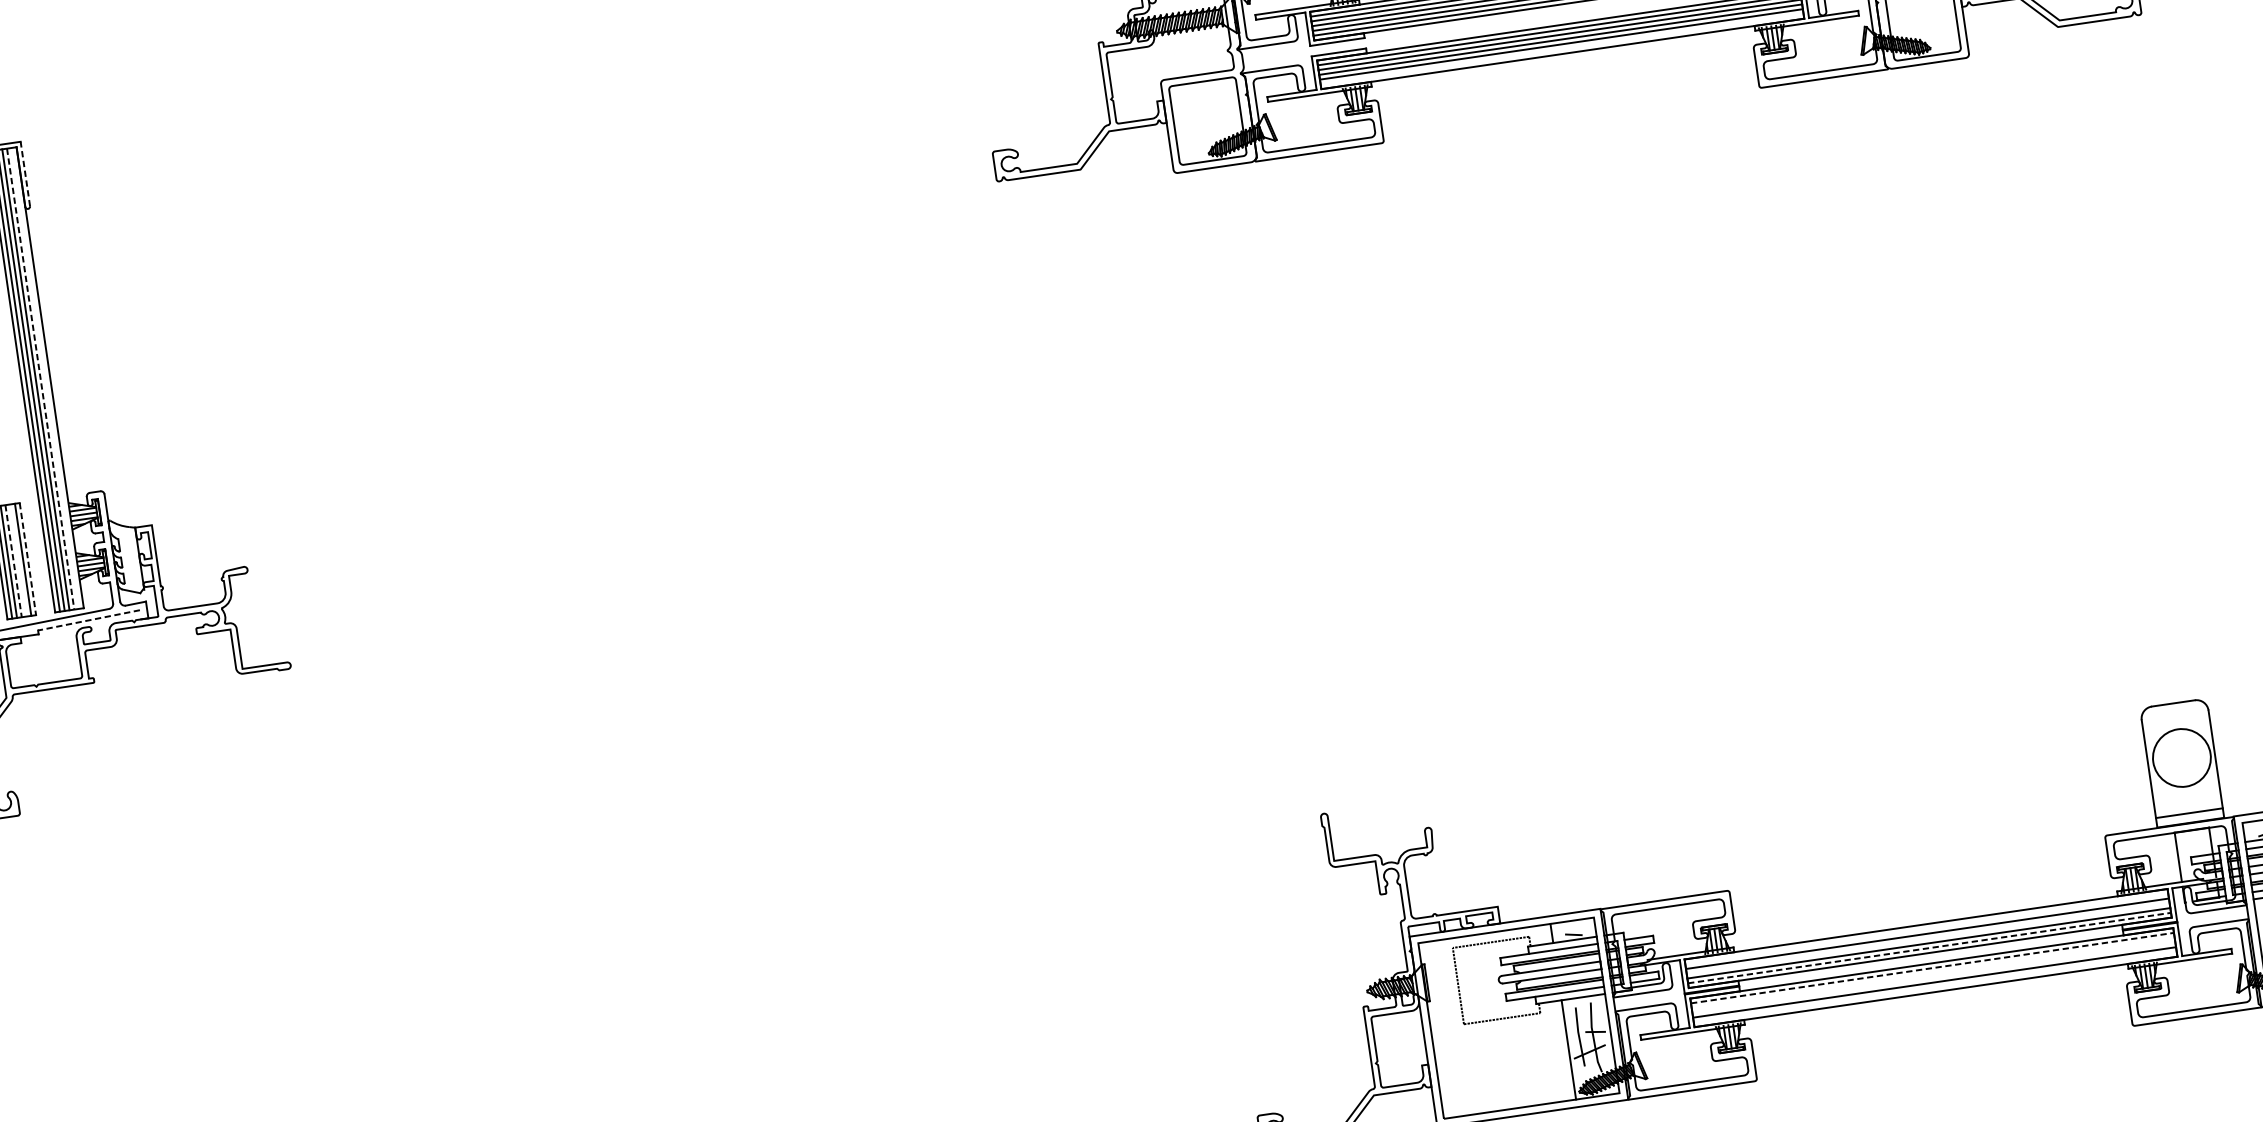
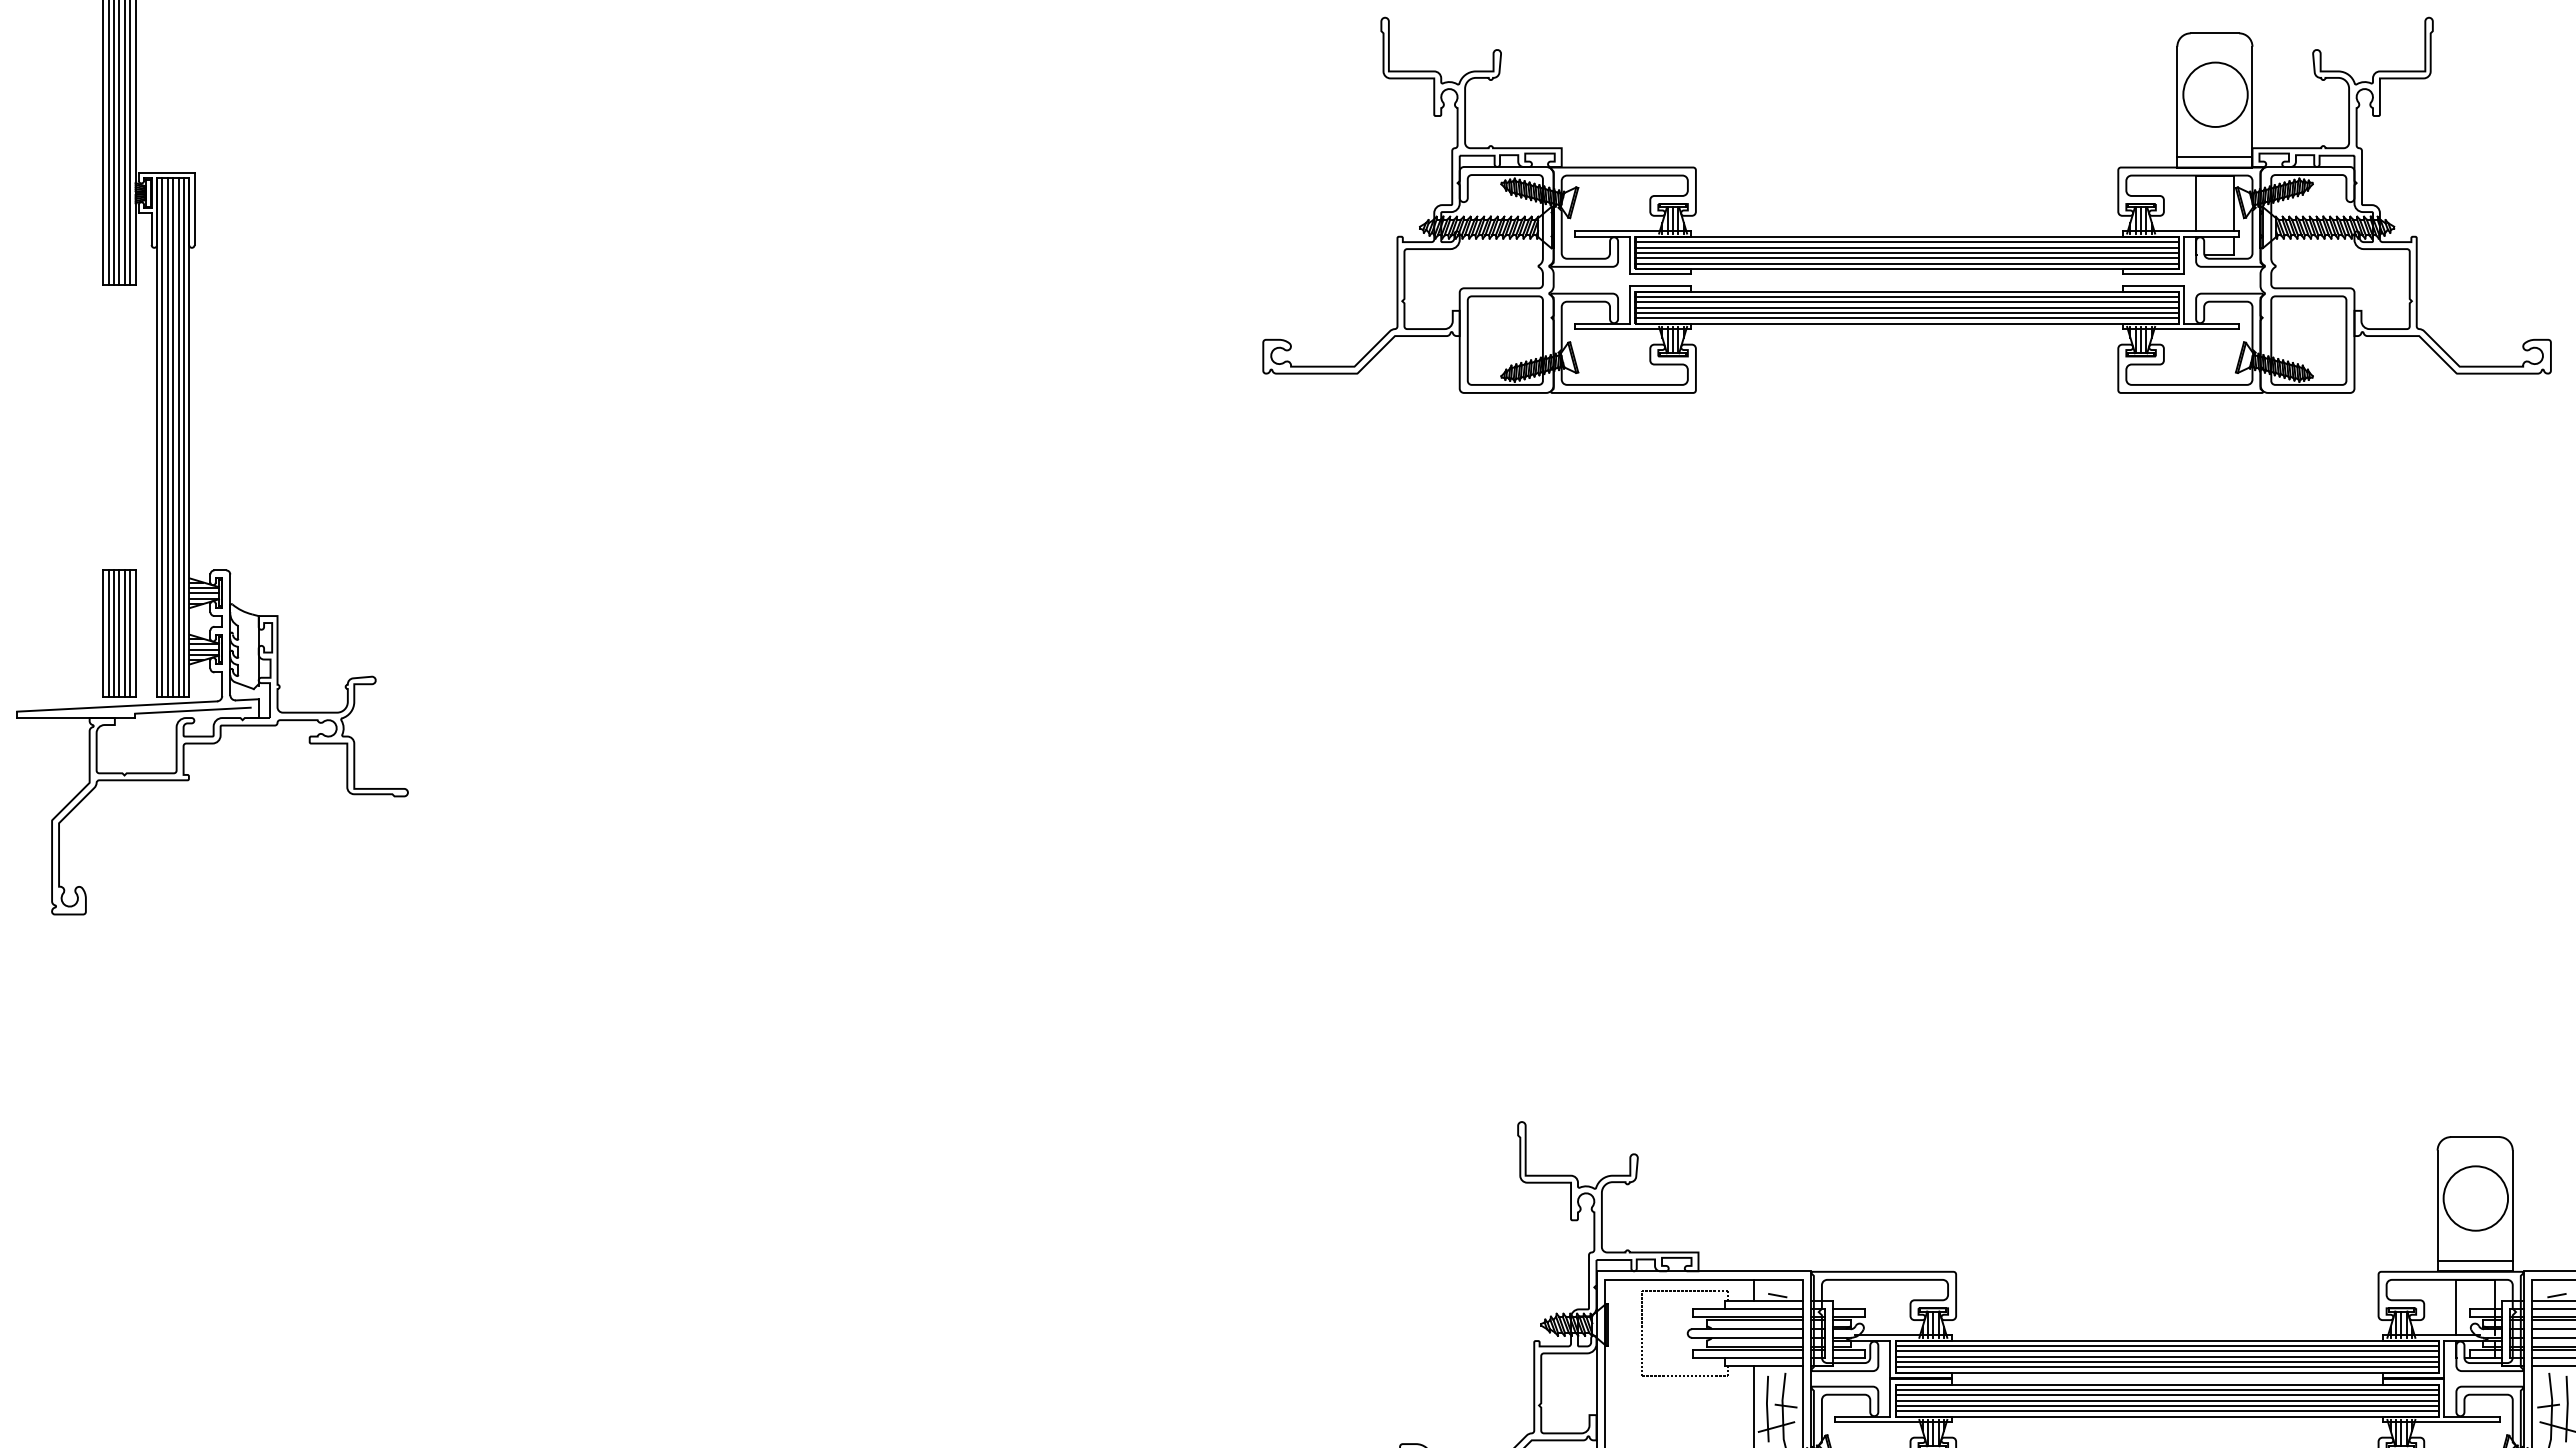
line: (1561, 49) -> (1906, 318), added
line: (25, 173) -> (194, 208), dashed -> solid
line: (45, 378) -> (183, 437), added
line: (40, 379) -> (178, 437), dashed -> solid
line: (27, 559) -> (135, 633), dashed -> solid
line: (18, 560) -> (124, 633), added
line: (13, 561) -> (119, 633), dashed -> solid
line: (88, 620) -> (192, 710), dashed -> solid
line: (1925, 928) -> (2166, 1345), added
line: (1927, 938) -> (2166, 1356), added
line: (1929, 948) -> (2167, 1367), dashed -> solid
line: (1932, 967) -> (2167, 1389), dashed -> solid
line: (1932, 973) -> (2166, 1395), added
line: (1933, 977) -> (2166, 1400), added
line: (1934, 987) -> (2166, 1411), added

